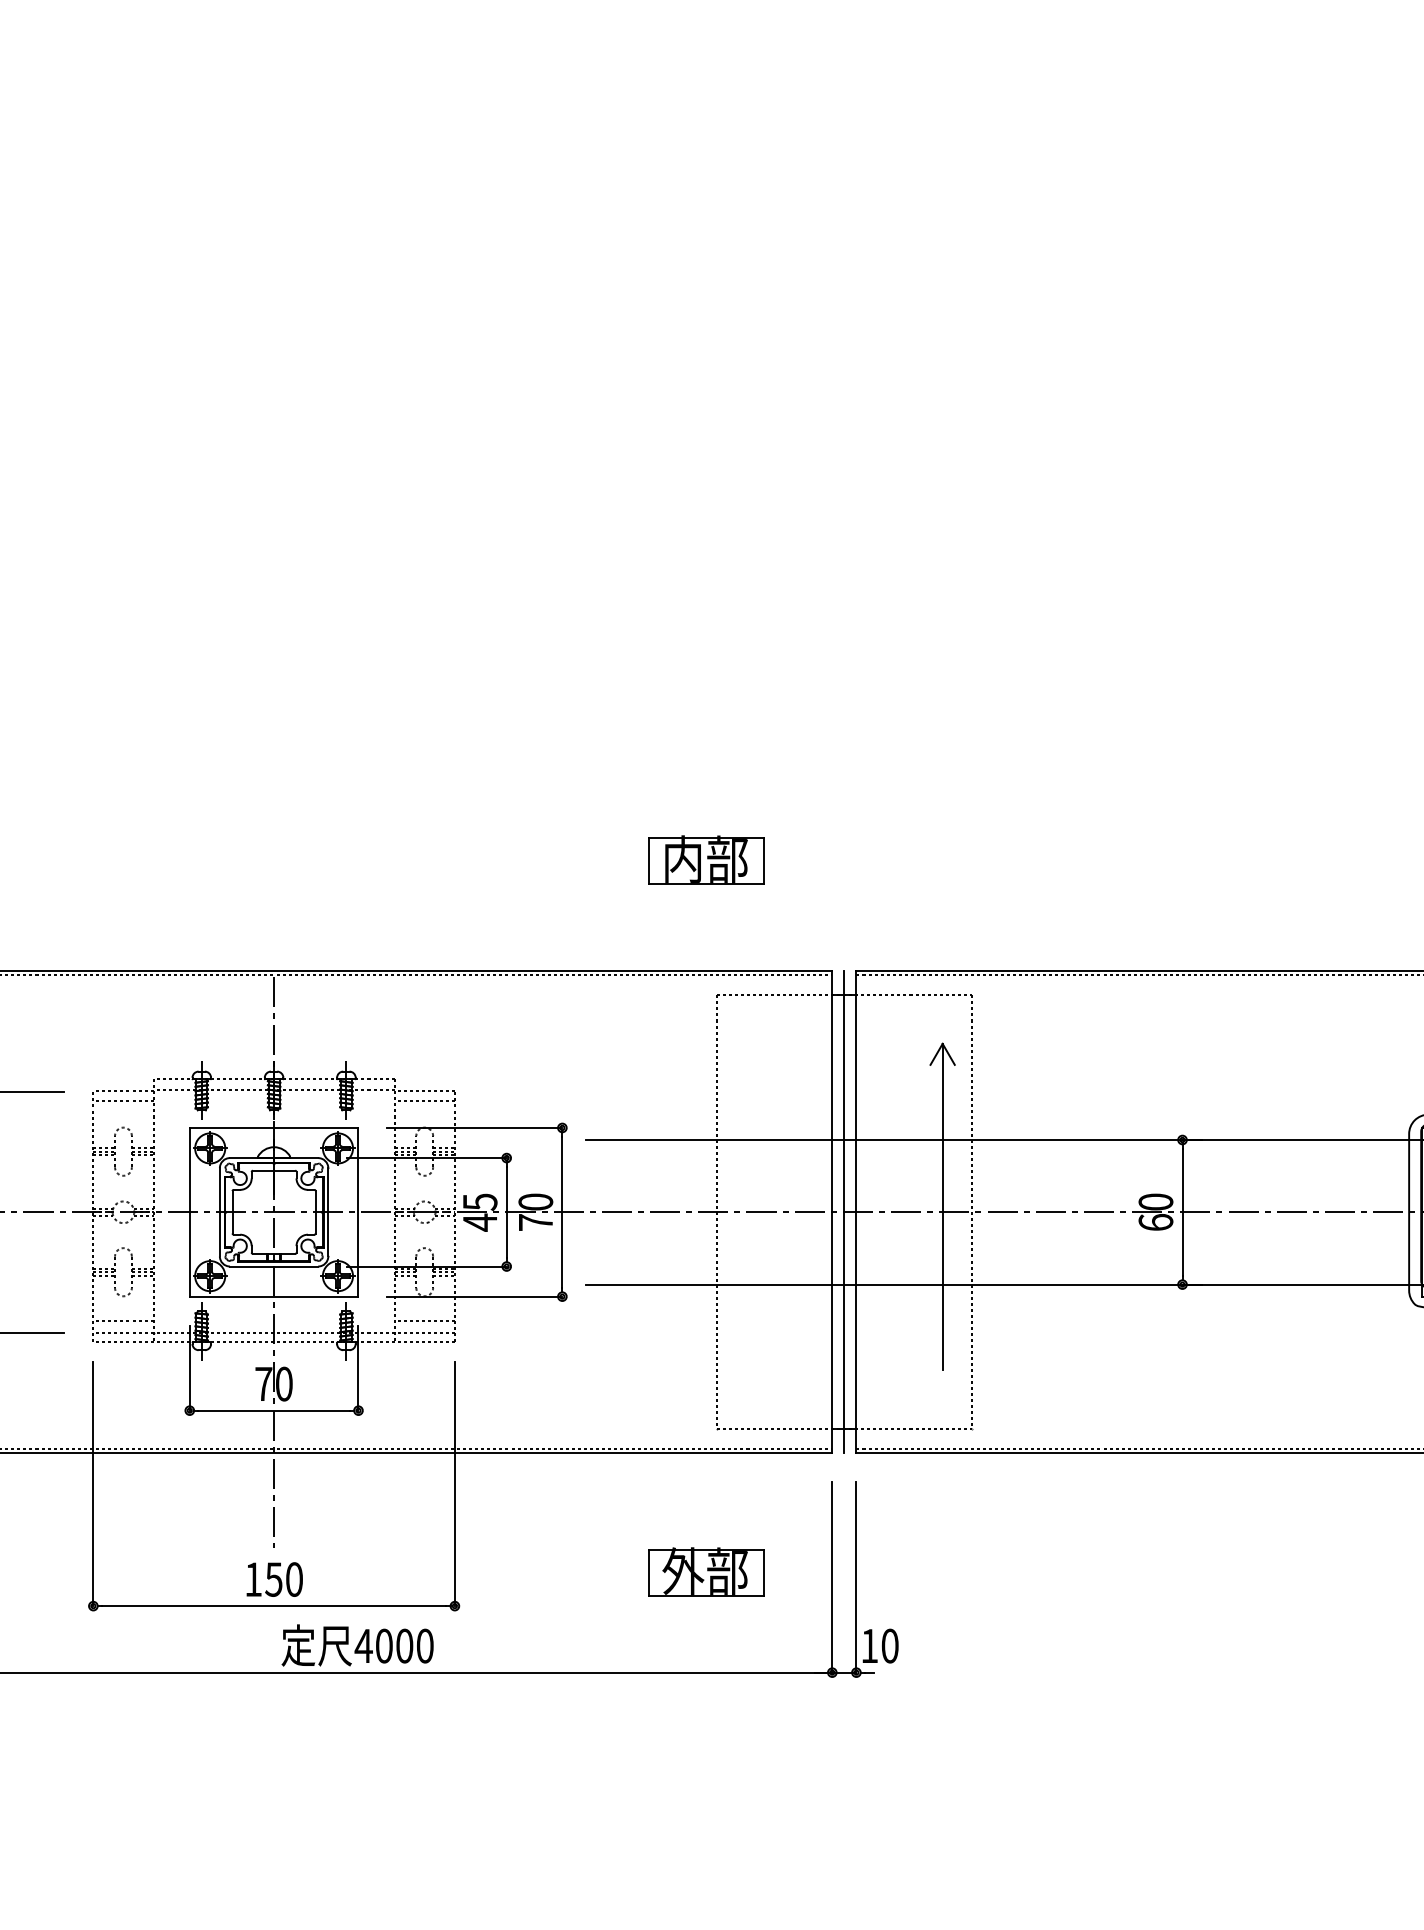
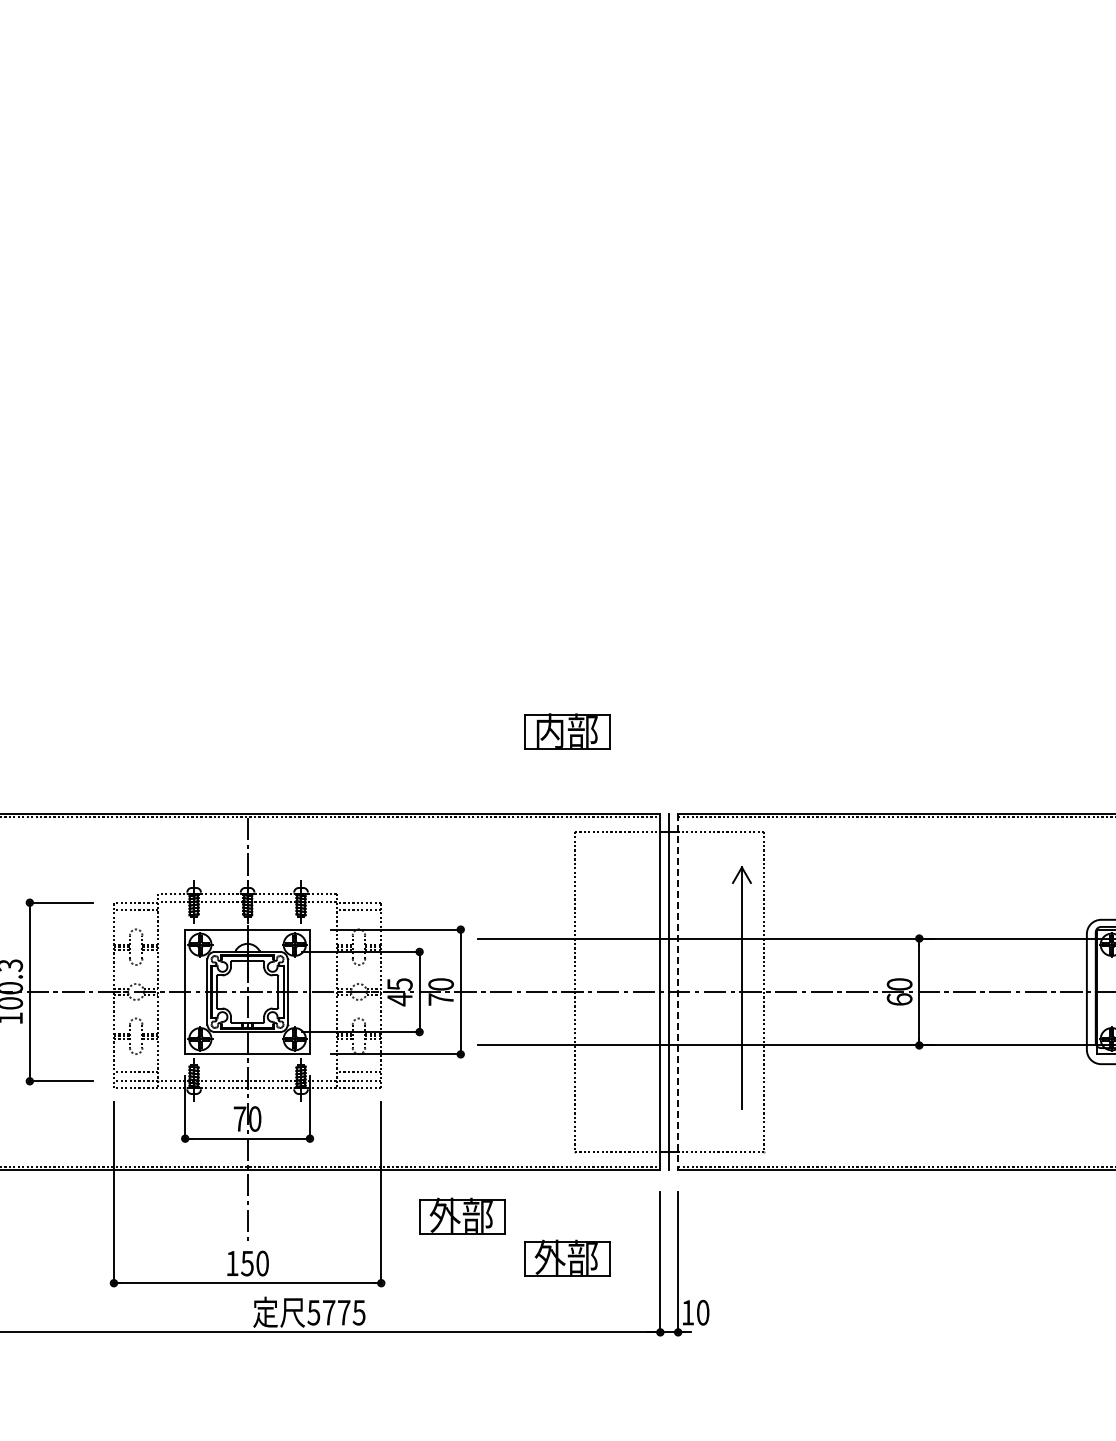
line: (856, 1212) -> (678, 992), solid -> dashed
part: (564, 1514) -> (462, 1215), added
text: (394, 1645) -> (336, 1312), 4000 -> 5775

